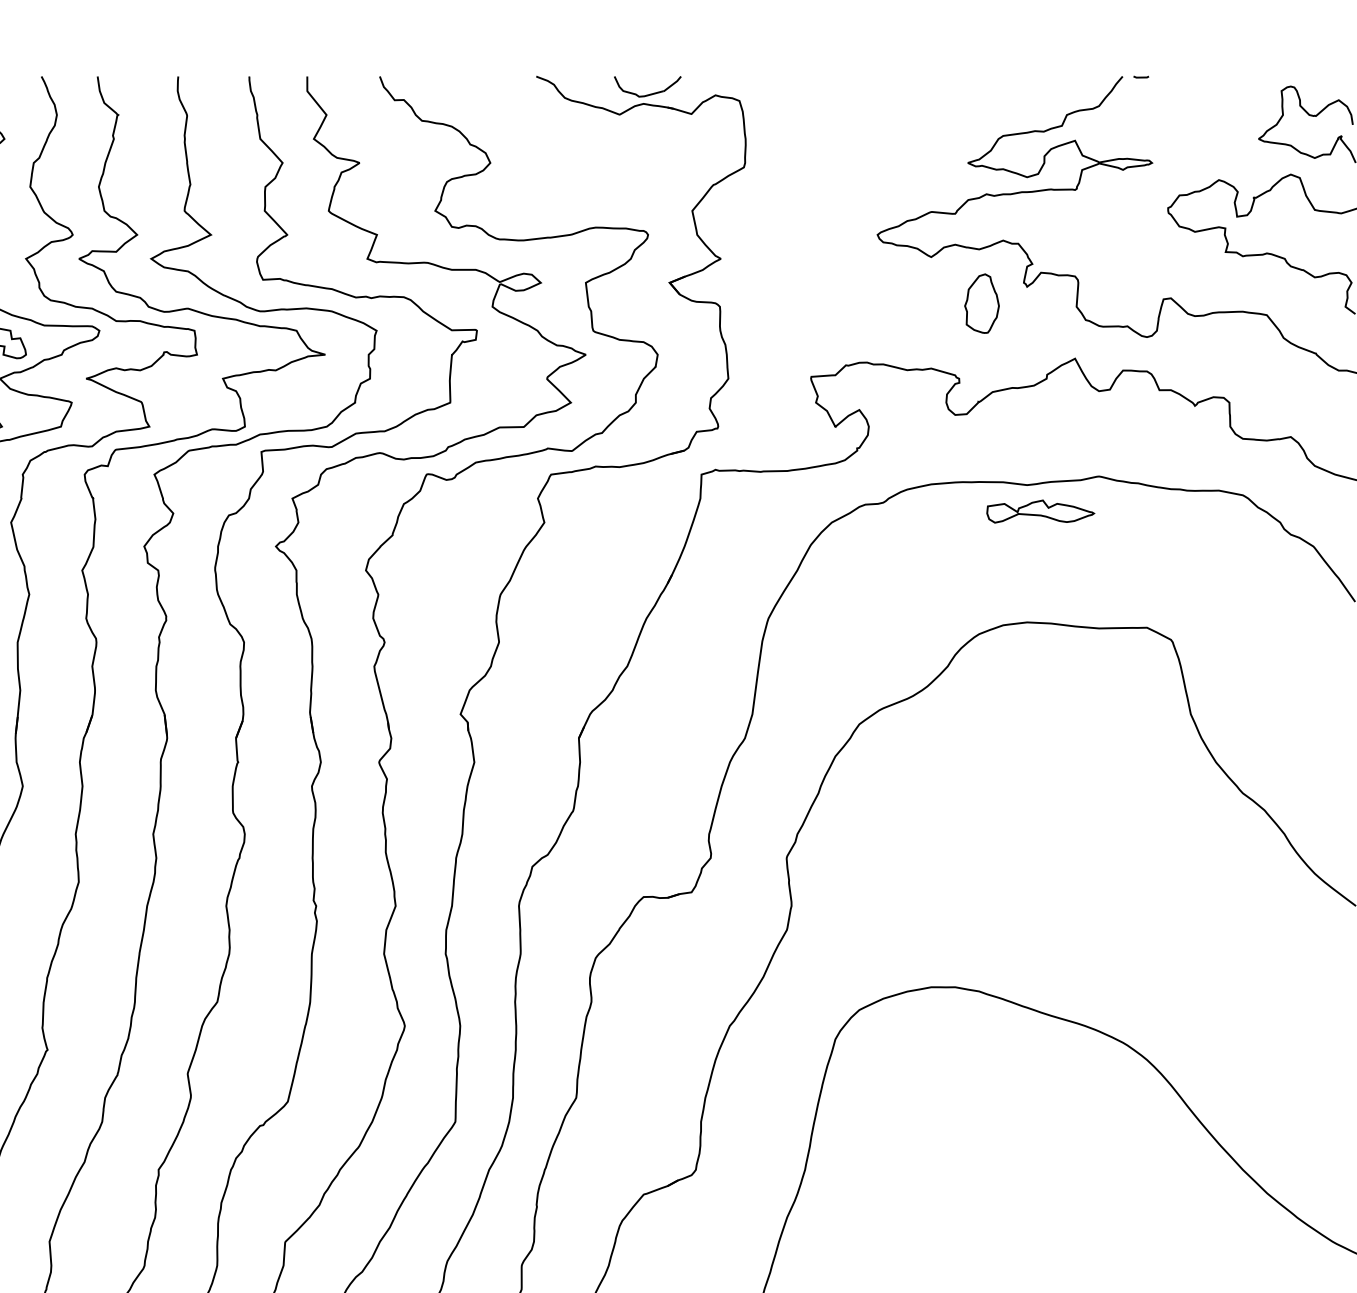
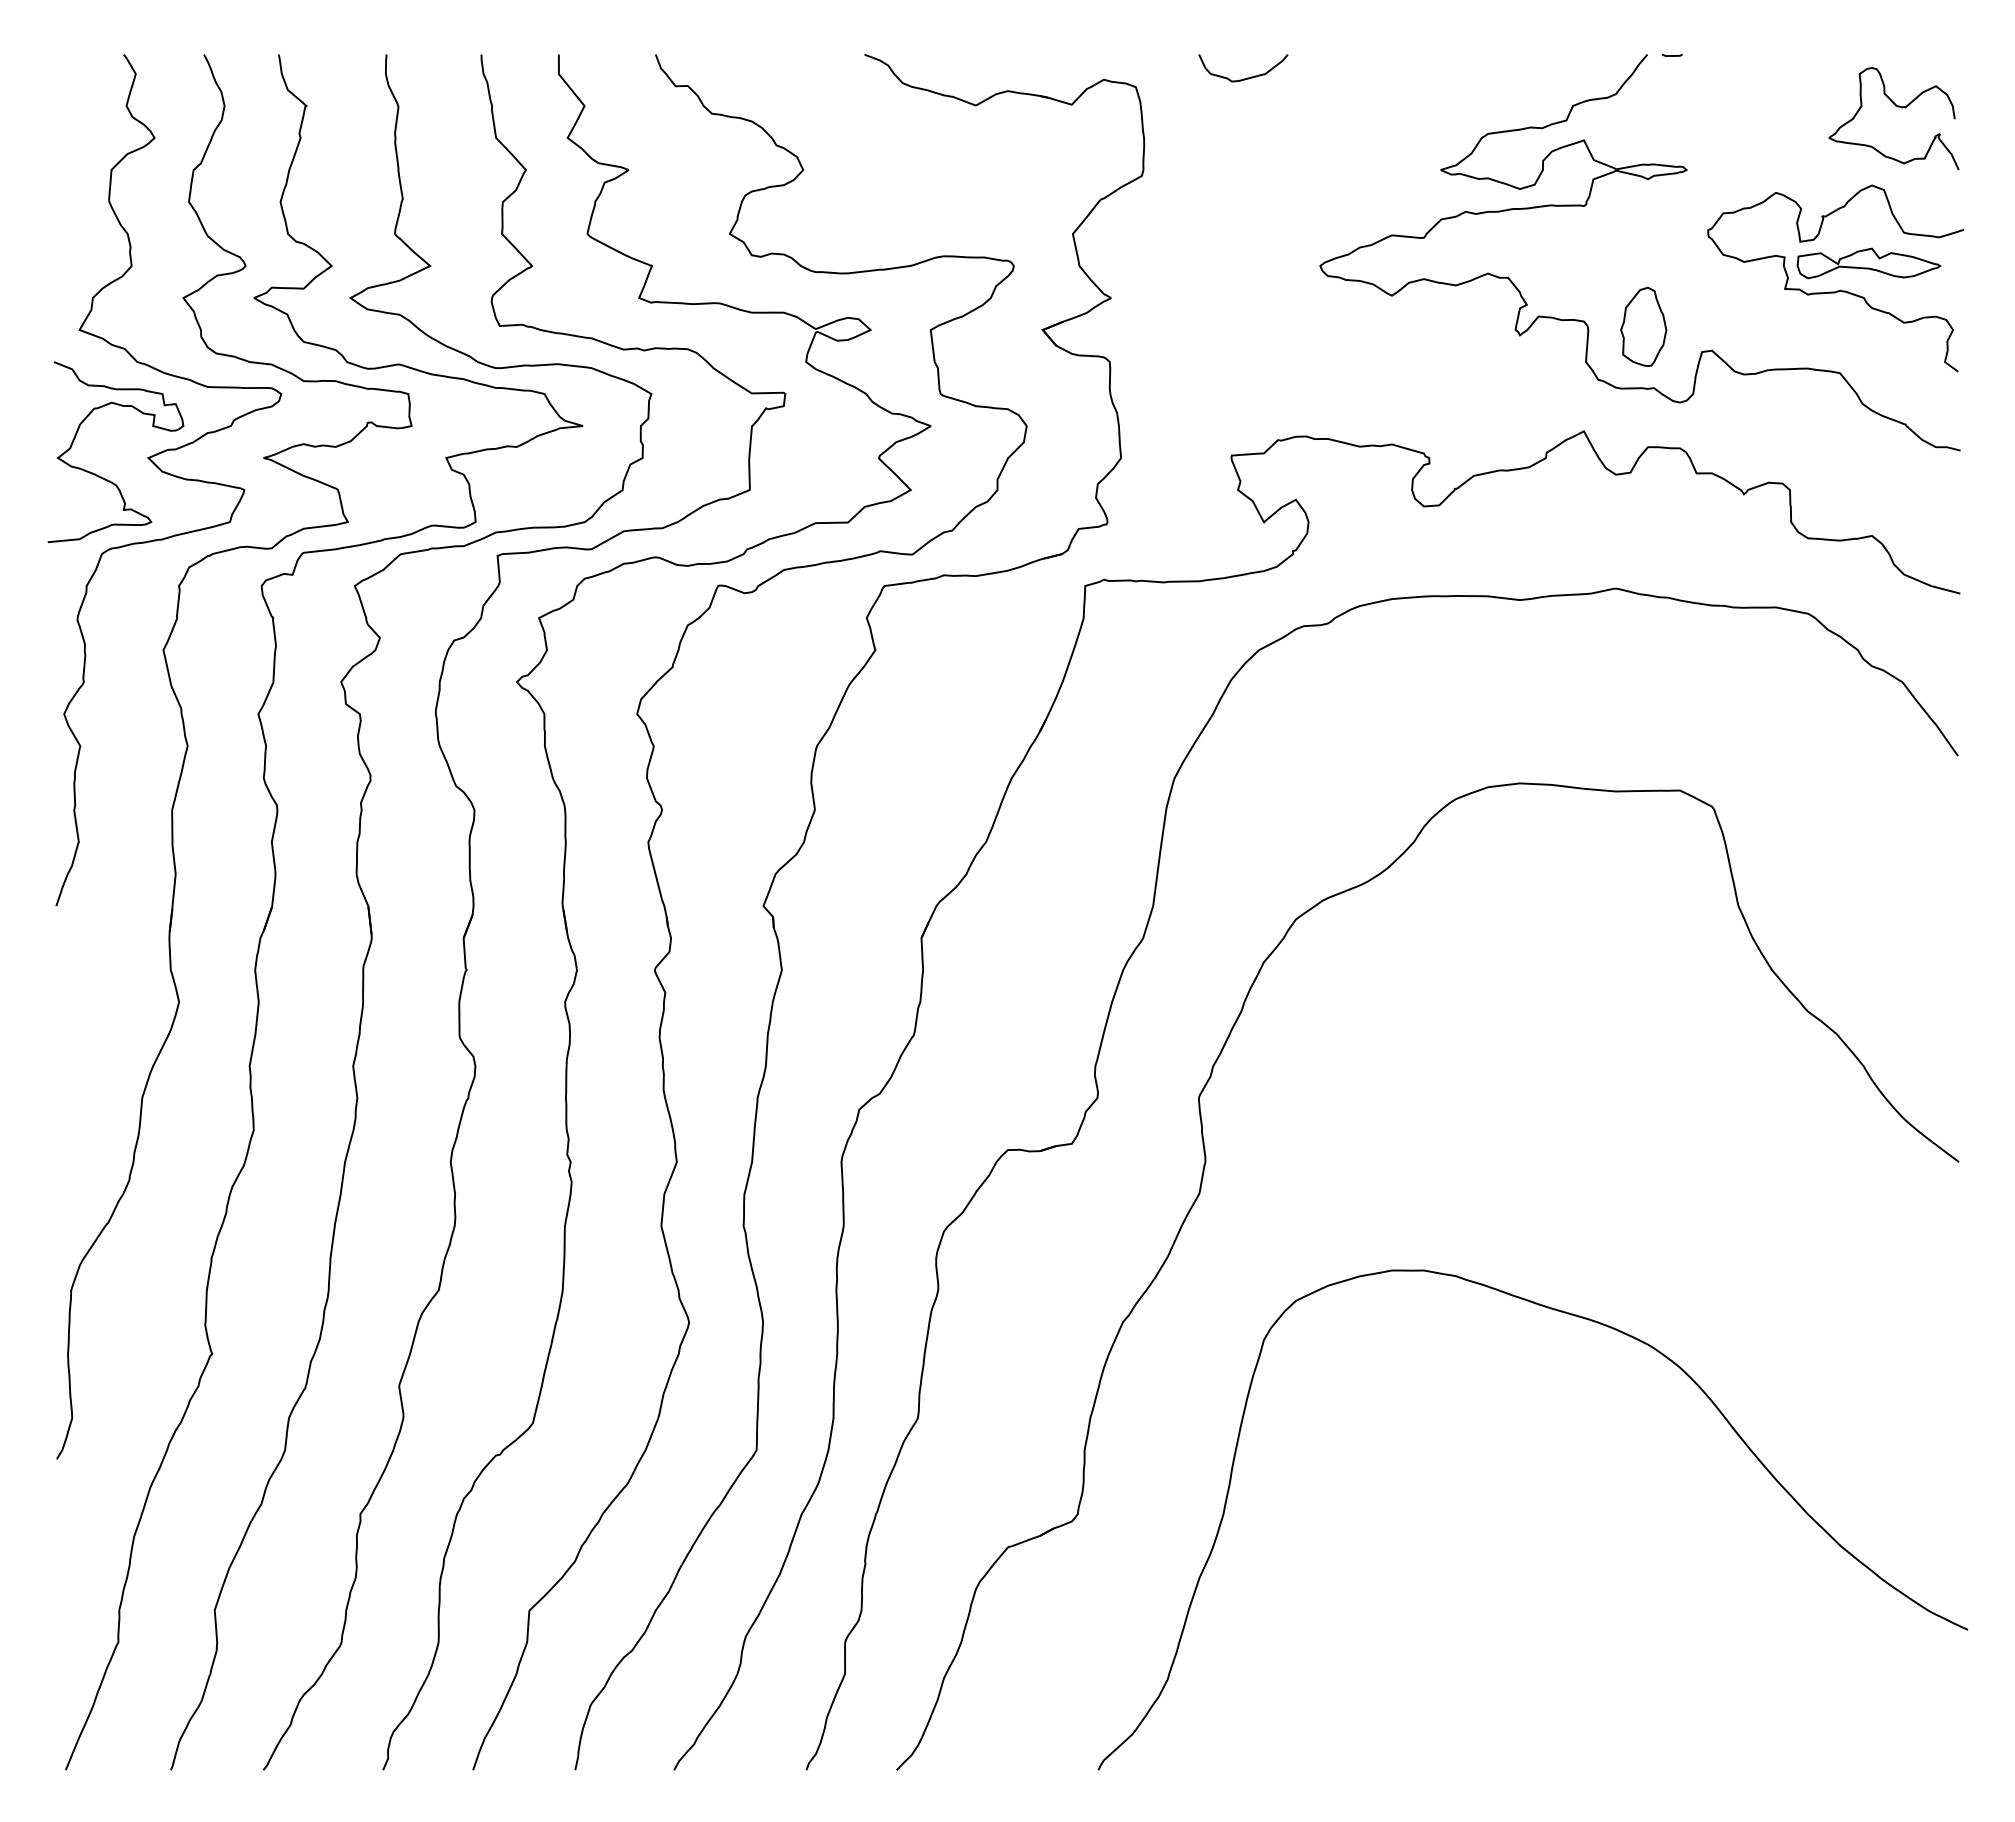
part: (650, 93) -> (1247, 77), moved
part: (981, 303) -> (1643, 326), moved
part: (1040, 511) -> (1868, 263), moved

